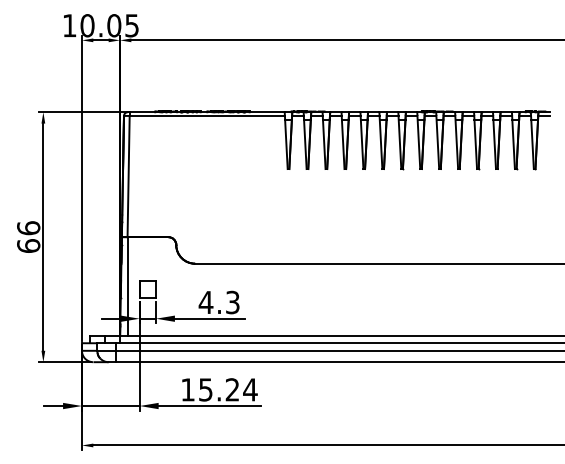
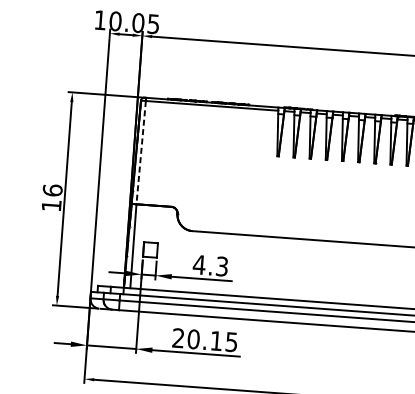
line: (128, 176) -> (141, 152), solid -> dashed
text: (28, 245) -> (51, 205), 66 -> 16
text: (219, 389) -> (205, 339), 15.24 -> 20.15

